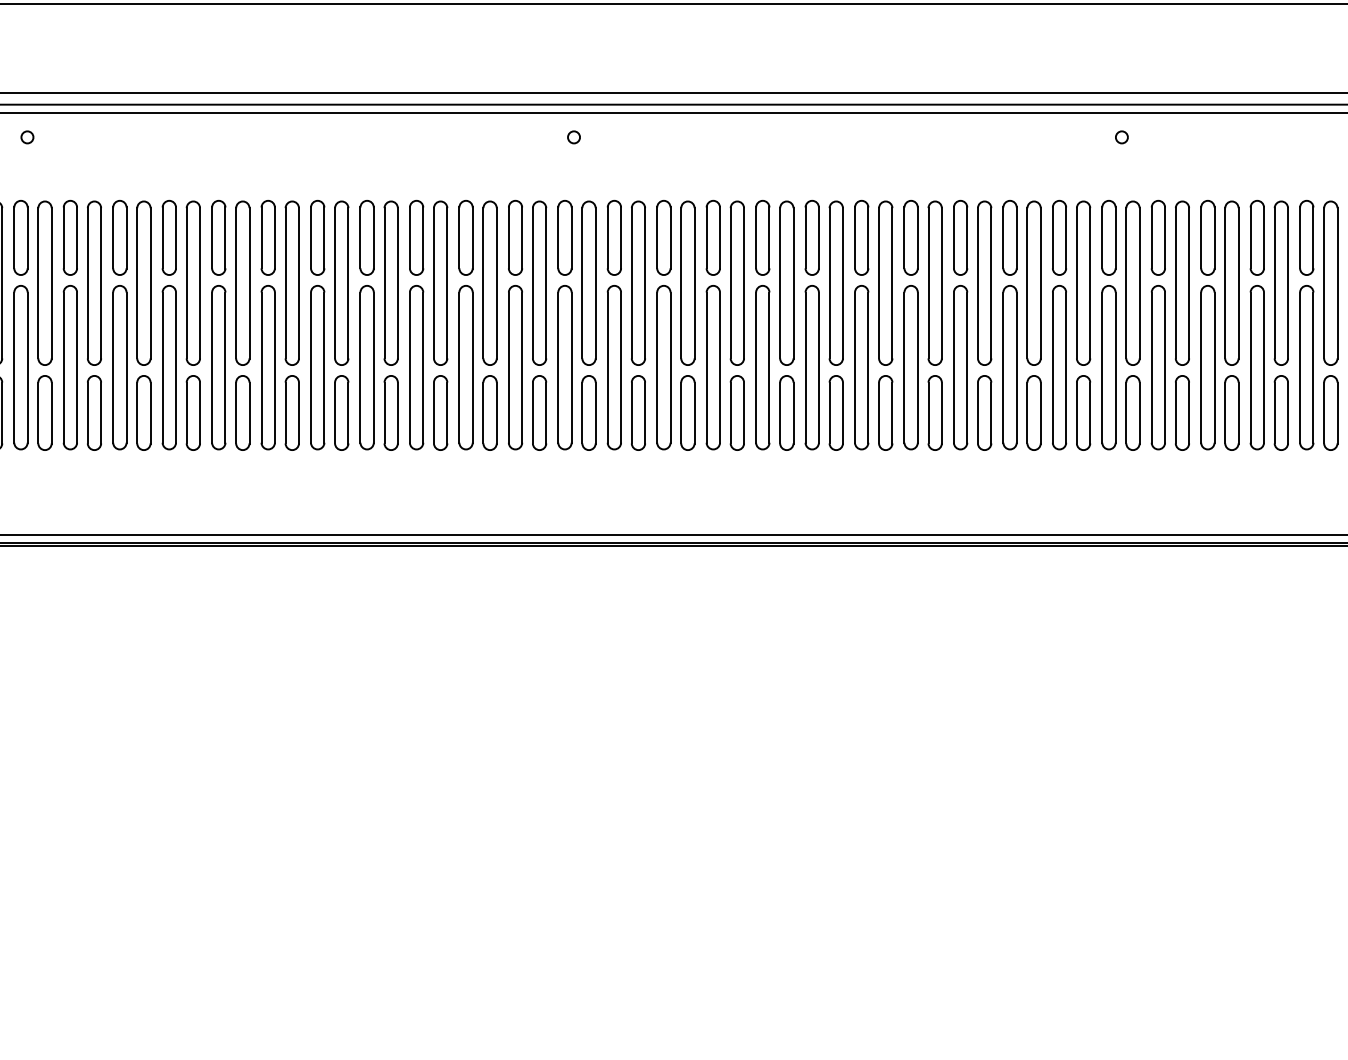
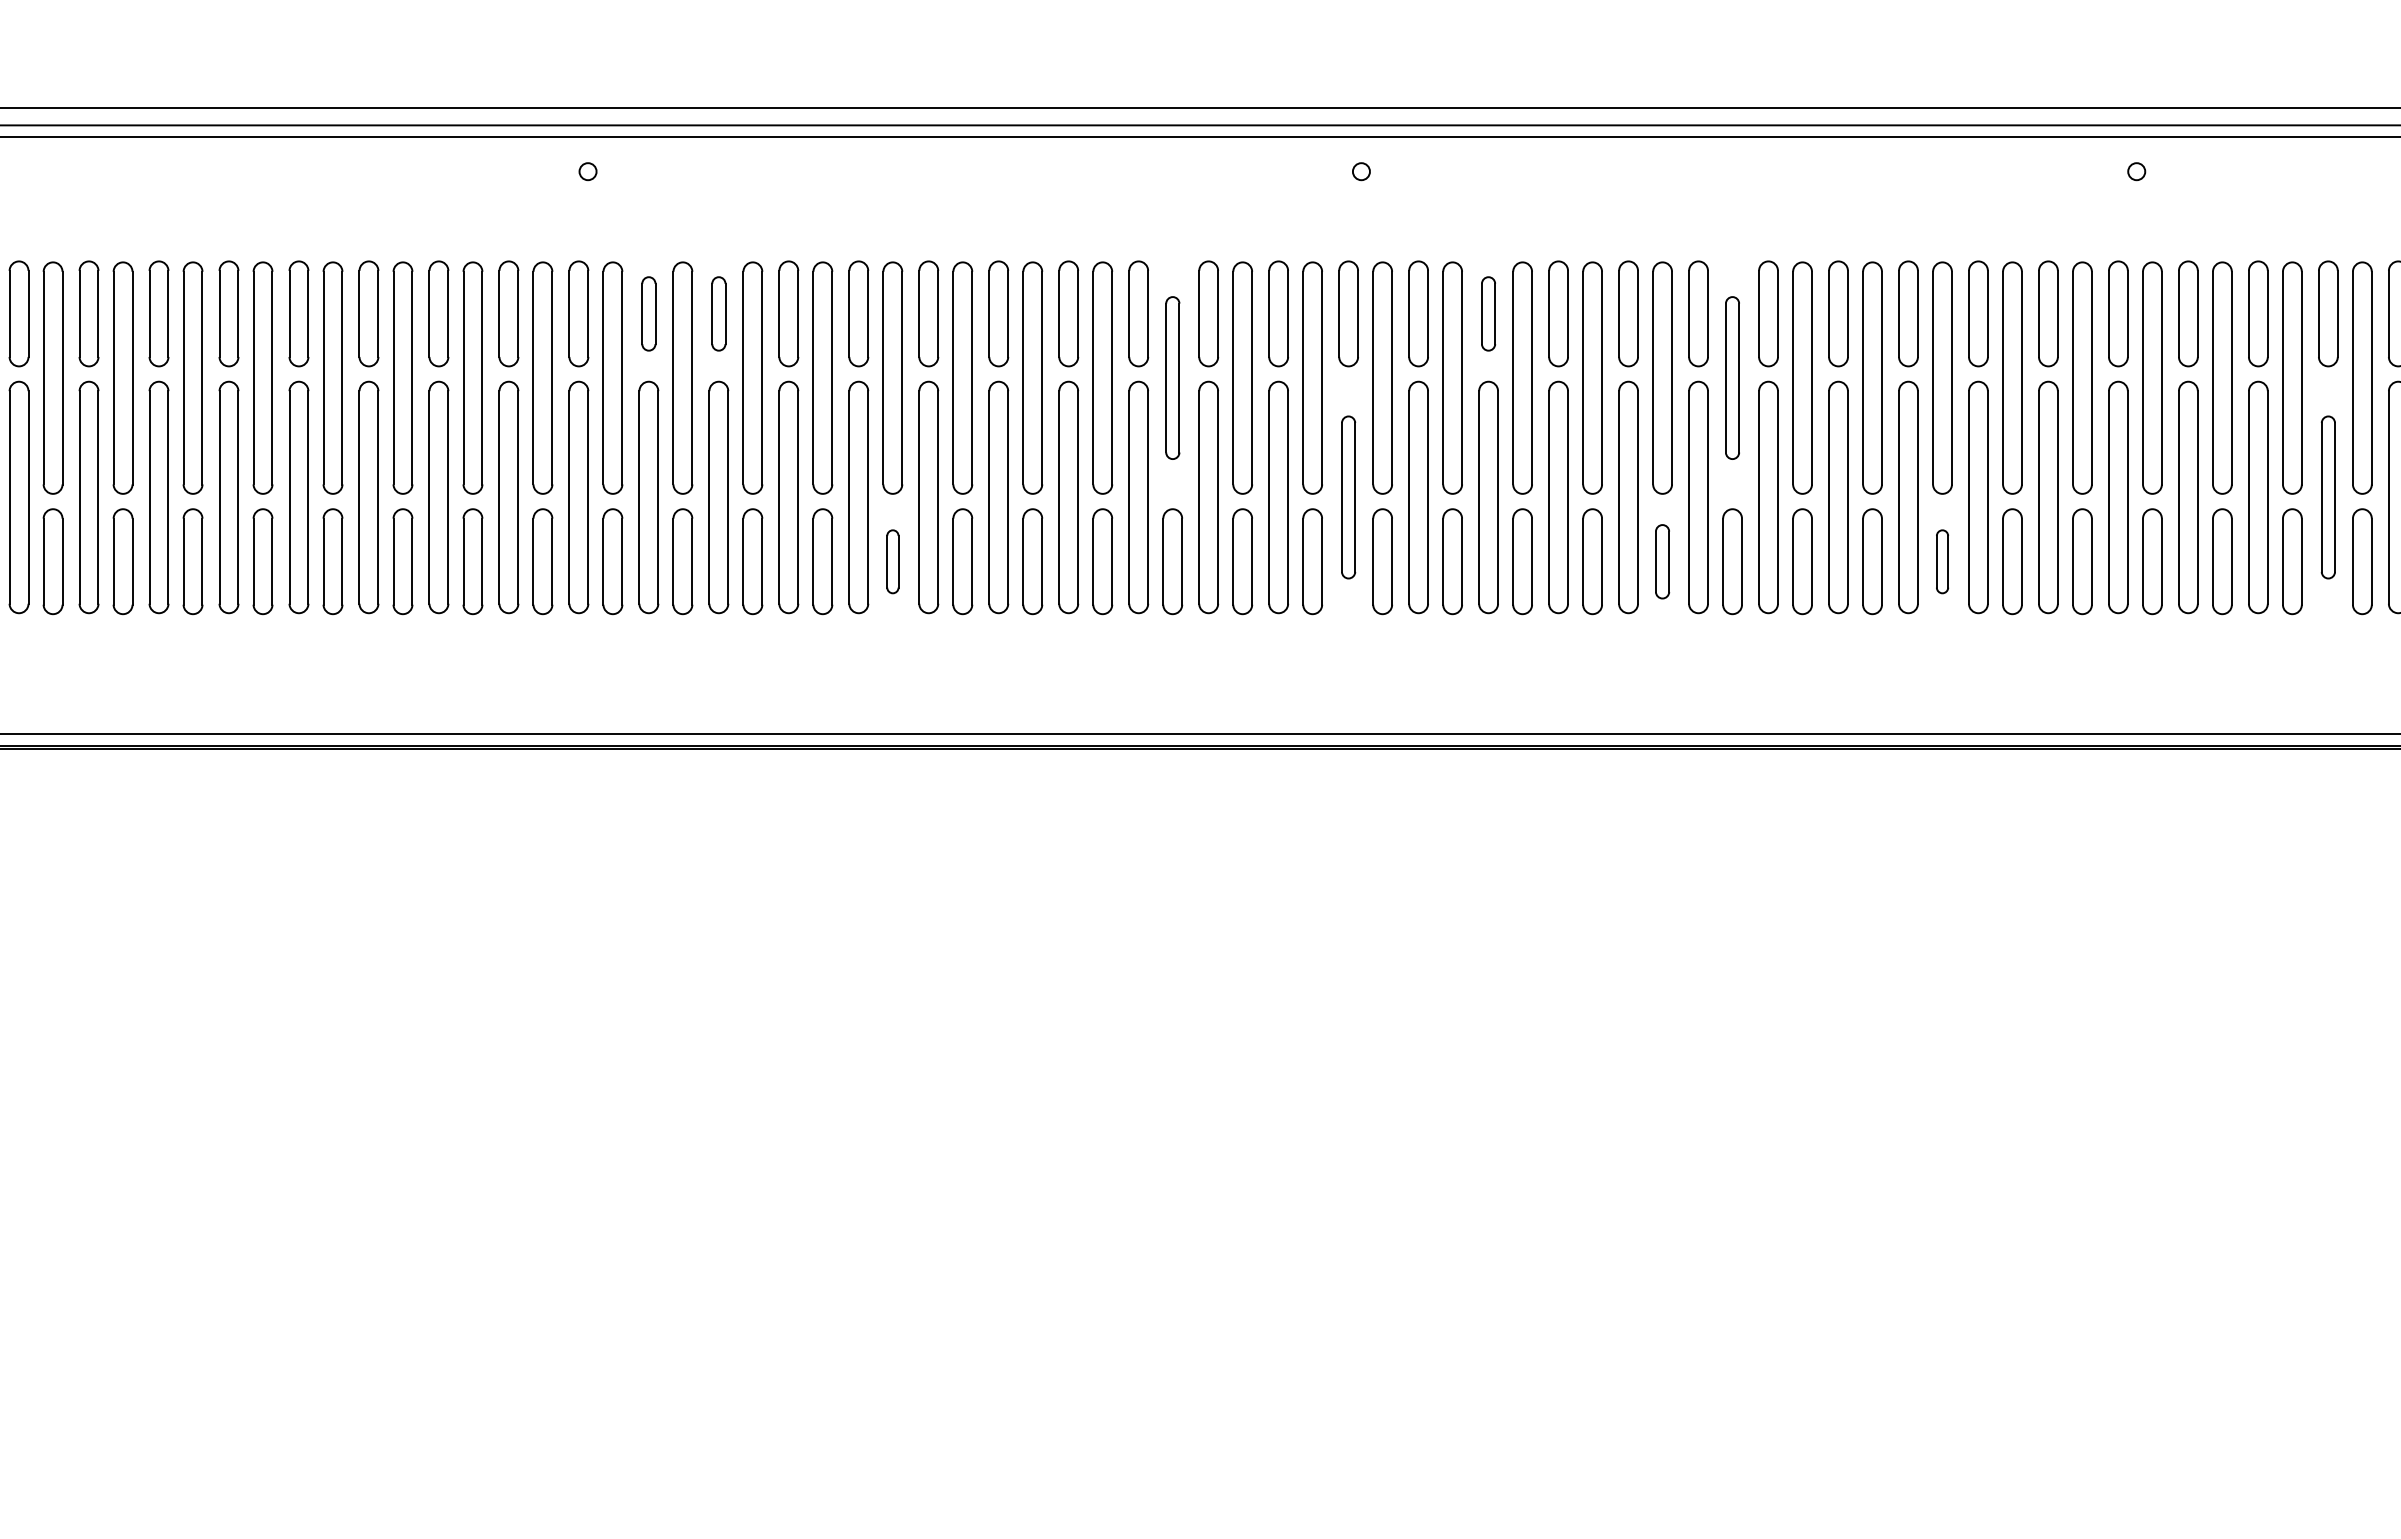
part: (70, 237) -> (648, 313), size x0.7
part: (119, 237) -> (718, 313), size x0.7
part: (663, 237) -> (1488, 313), size x0.7
part: (440, 282) -> (1172, 377), size x0.7
part: (836, 282) -> (1732, 377), size x0.7
part: (564, 367) -> (1348, 497), size x0.7
part: (1257, 367) -> (2328, 497), size x0.7
part: (242, 412) -> (892, 561), size x0.6
part: (786, 412) -> (1662, 561), size x0.7
part: (984, 412) -> (1942, 561), size x0.6

